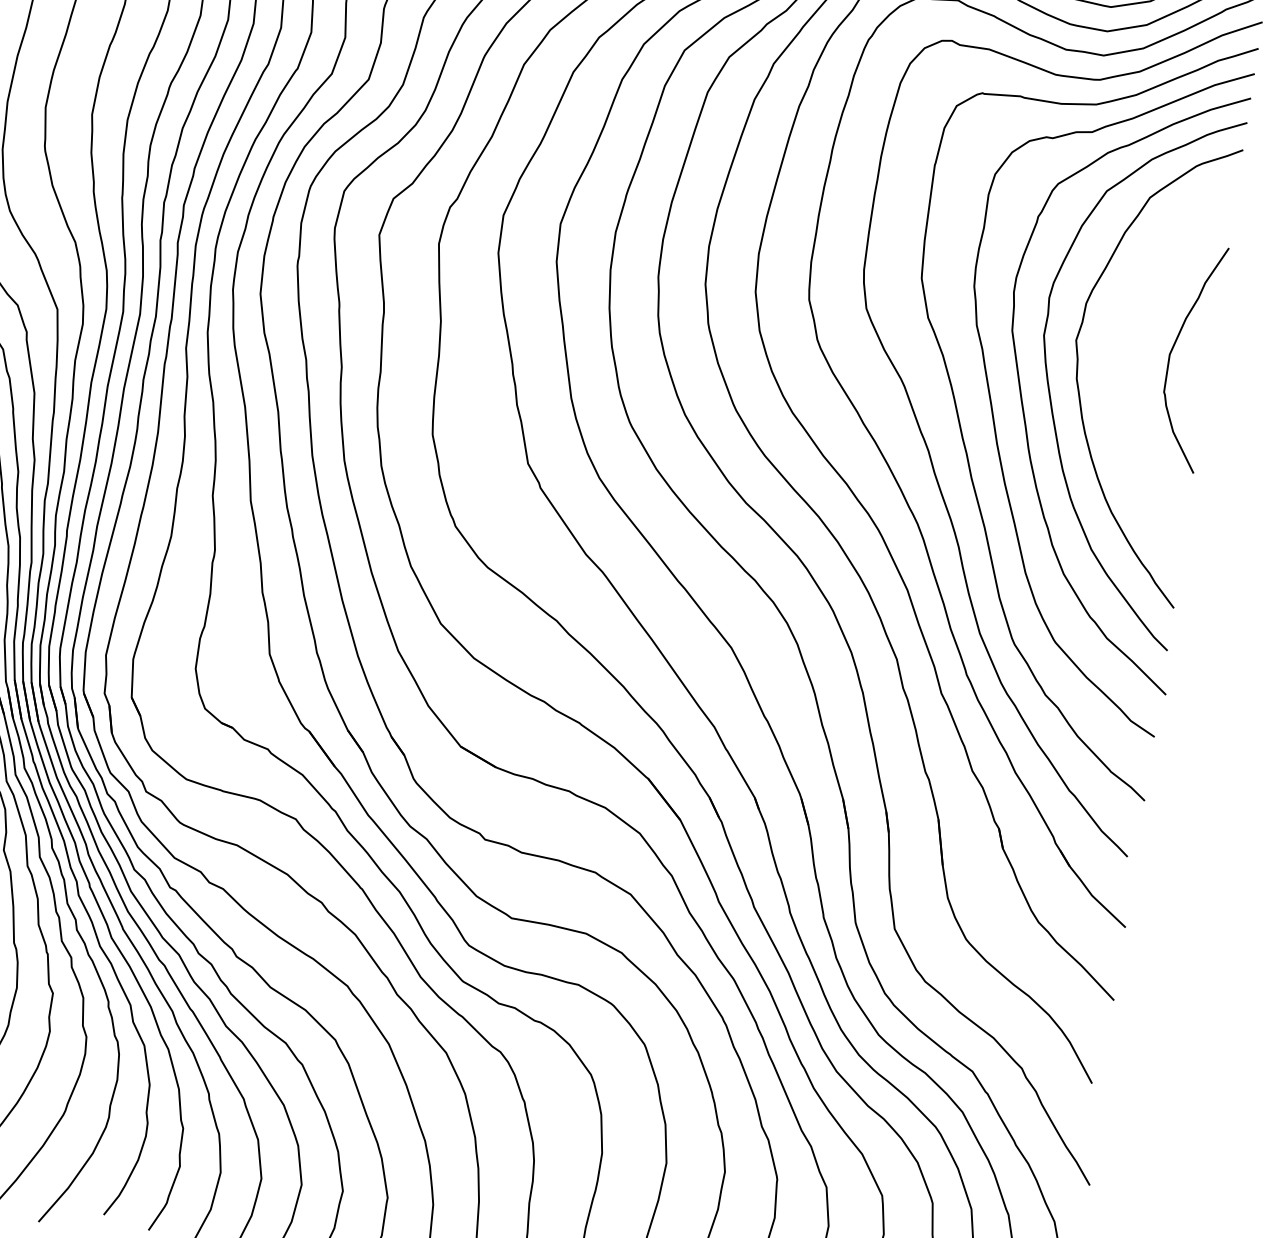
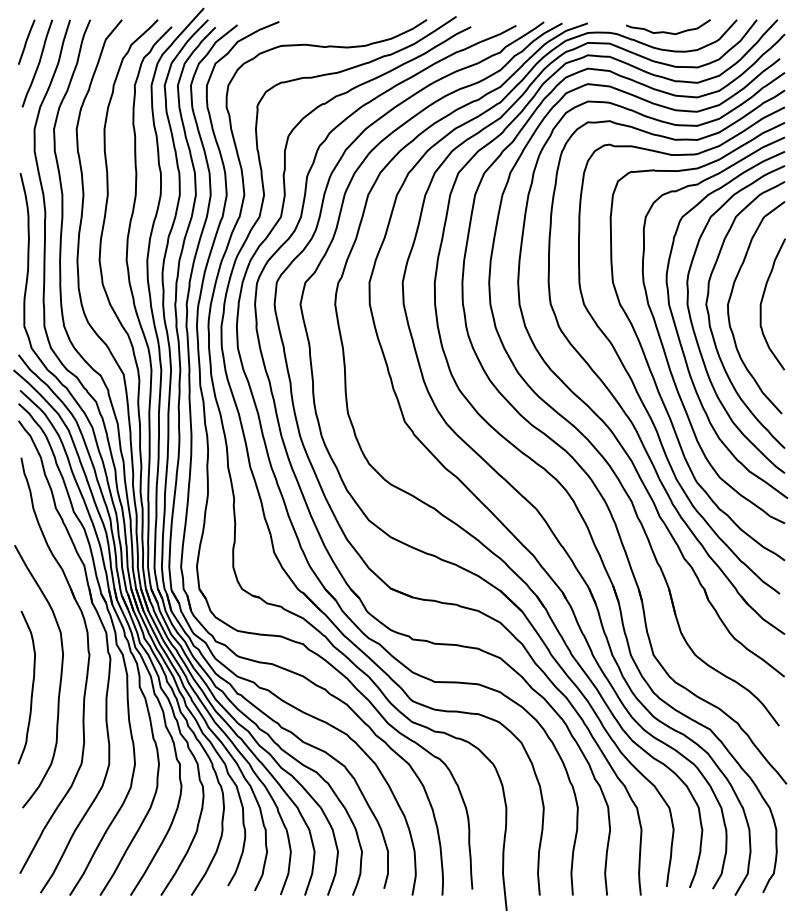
curve: (1118, 339) -> (730, 300), added

